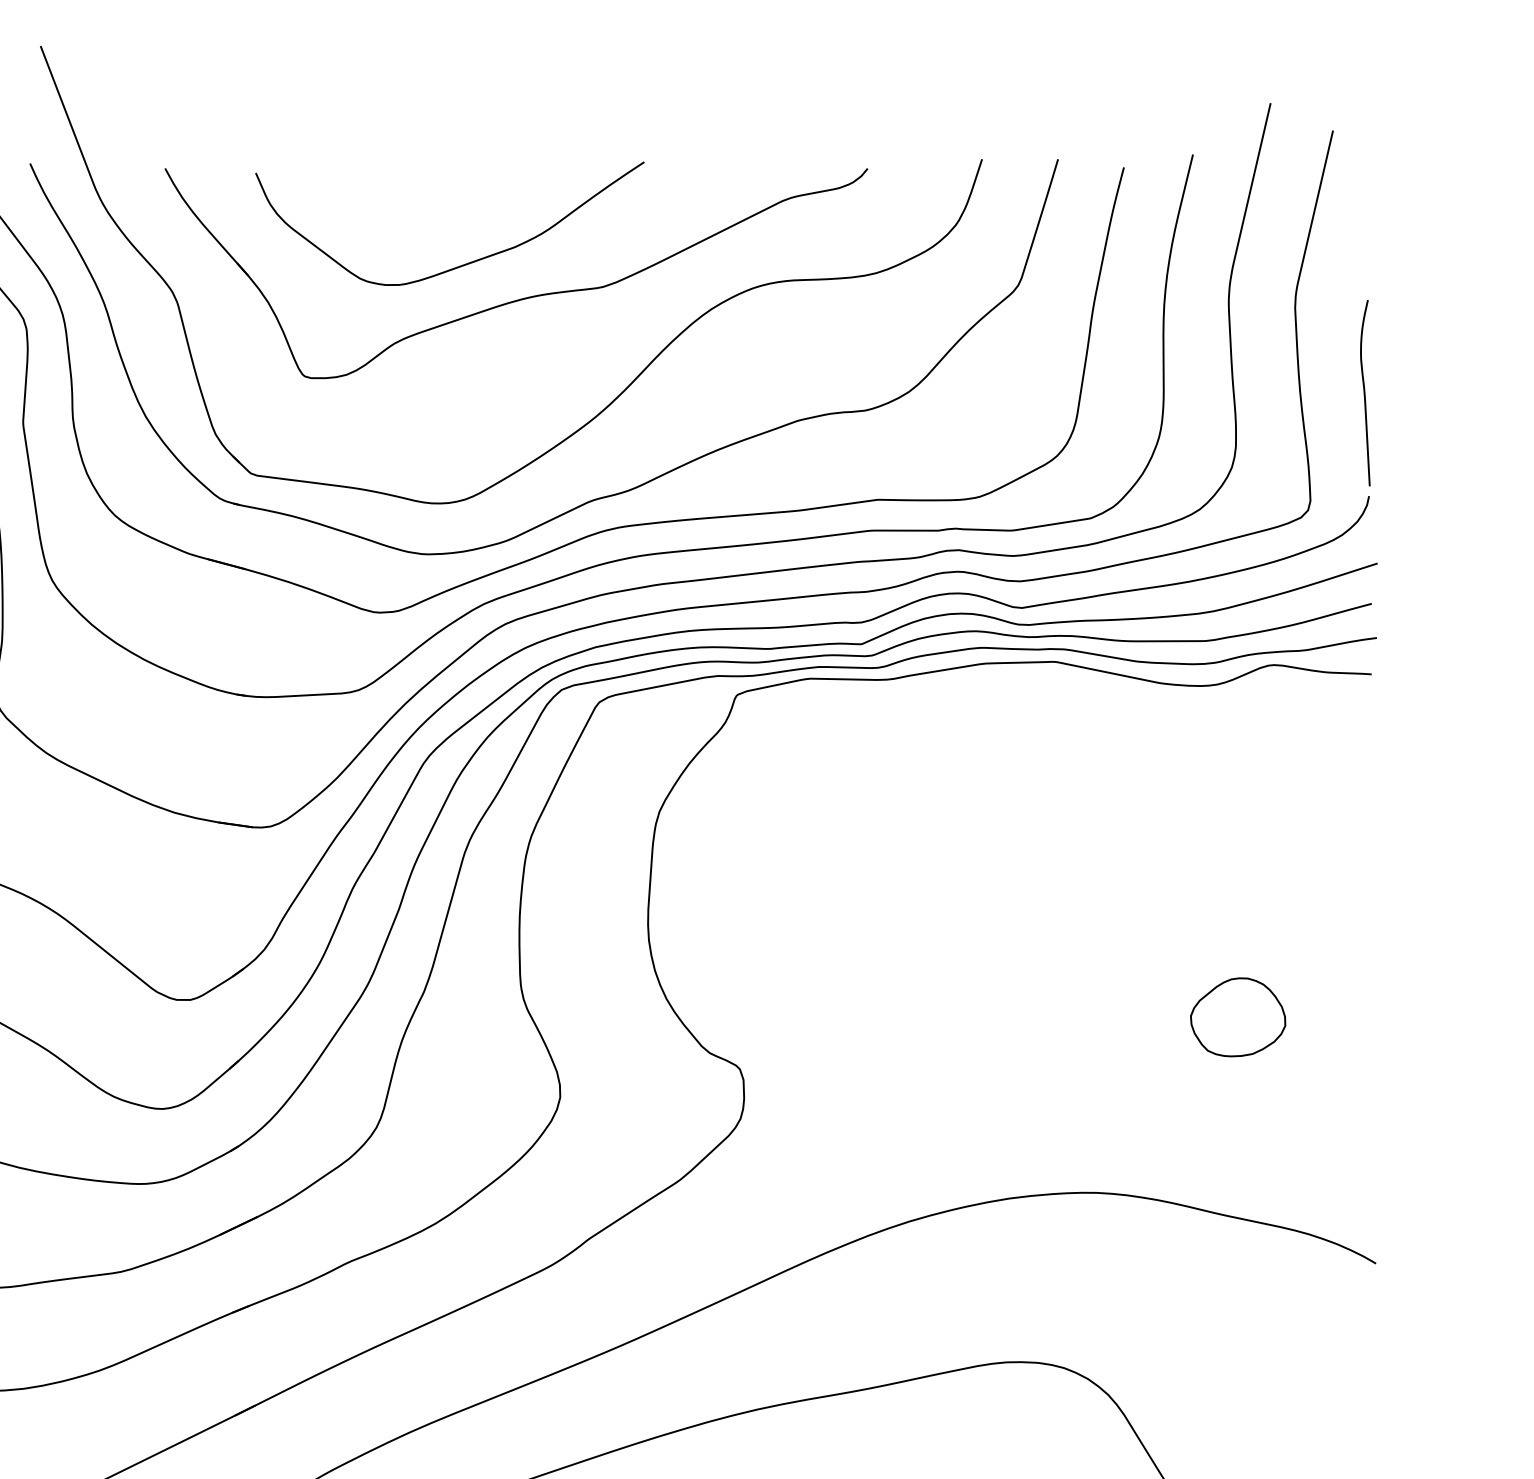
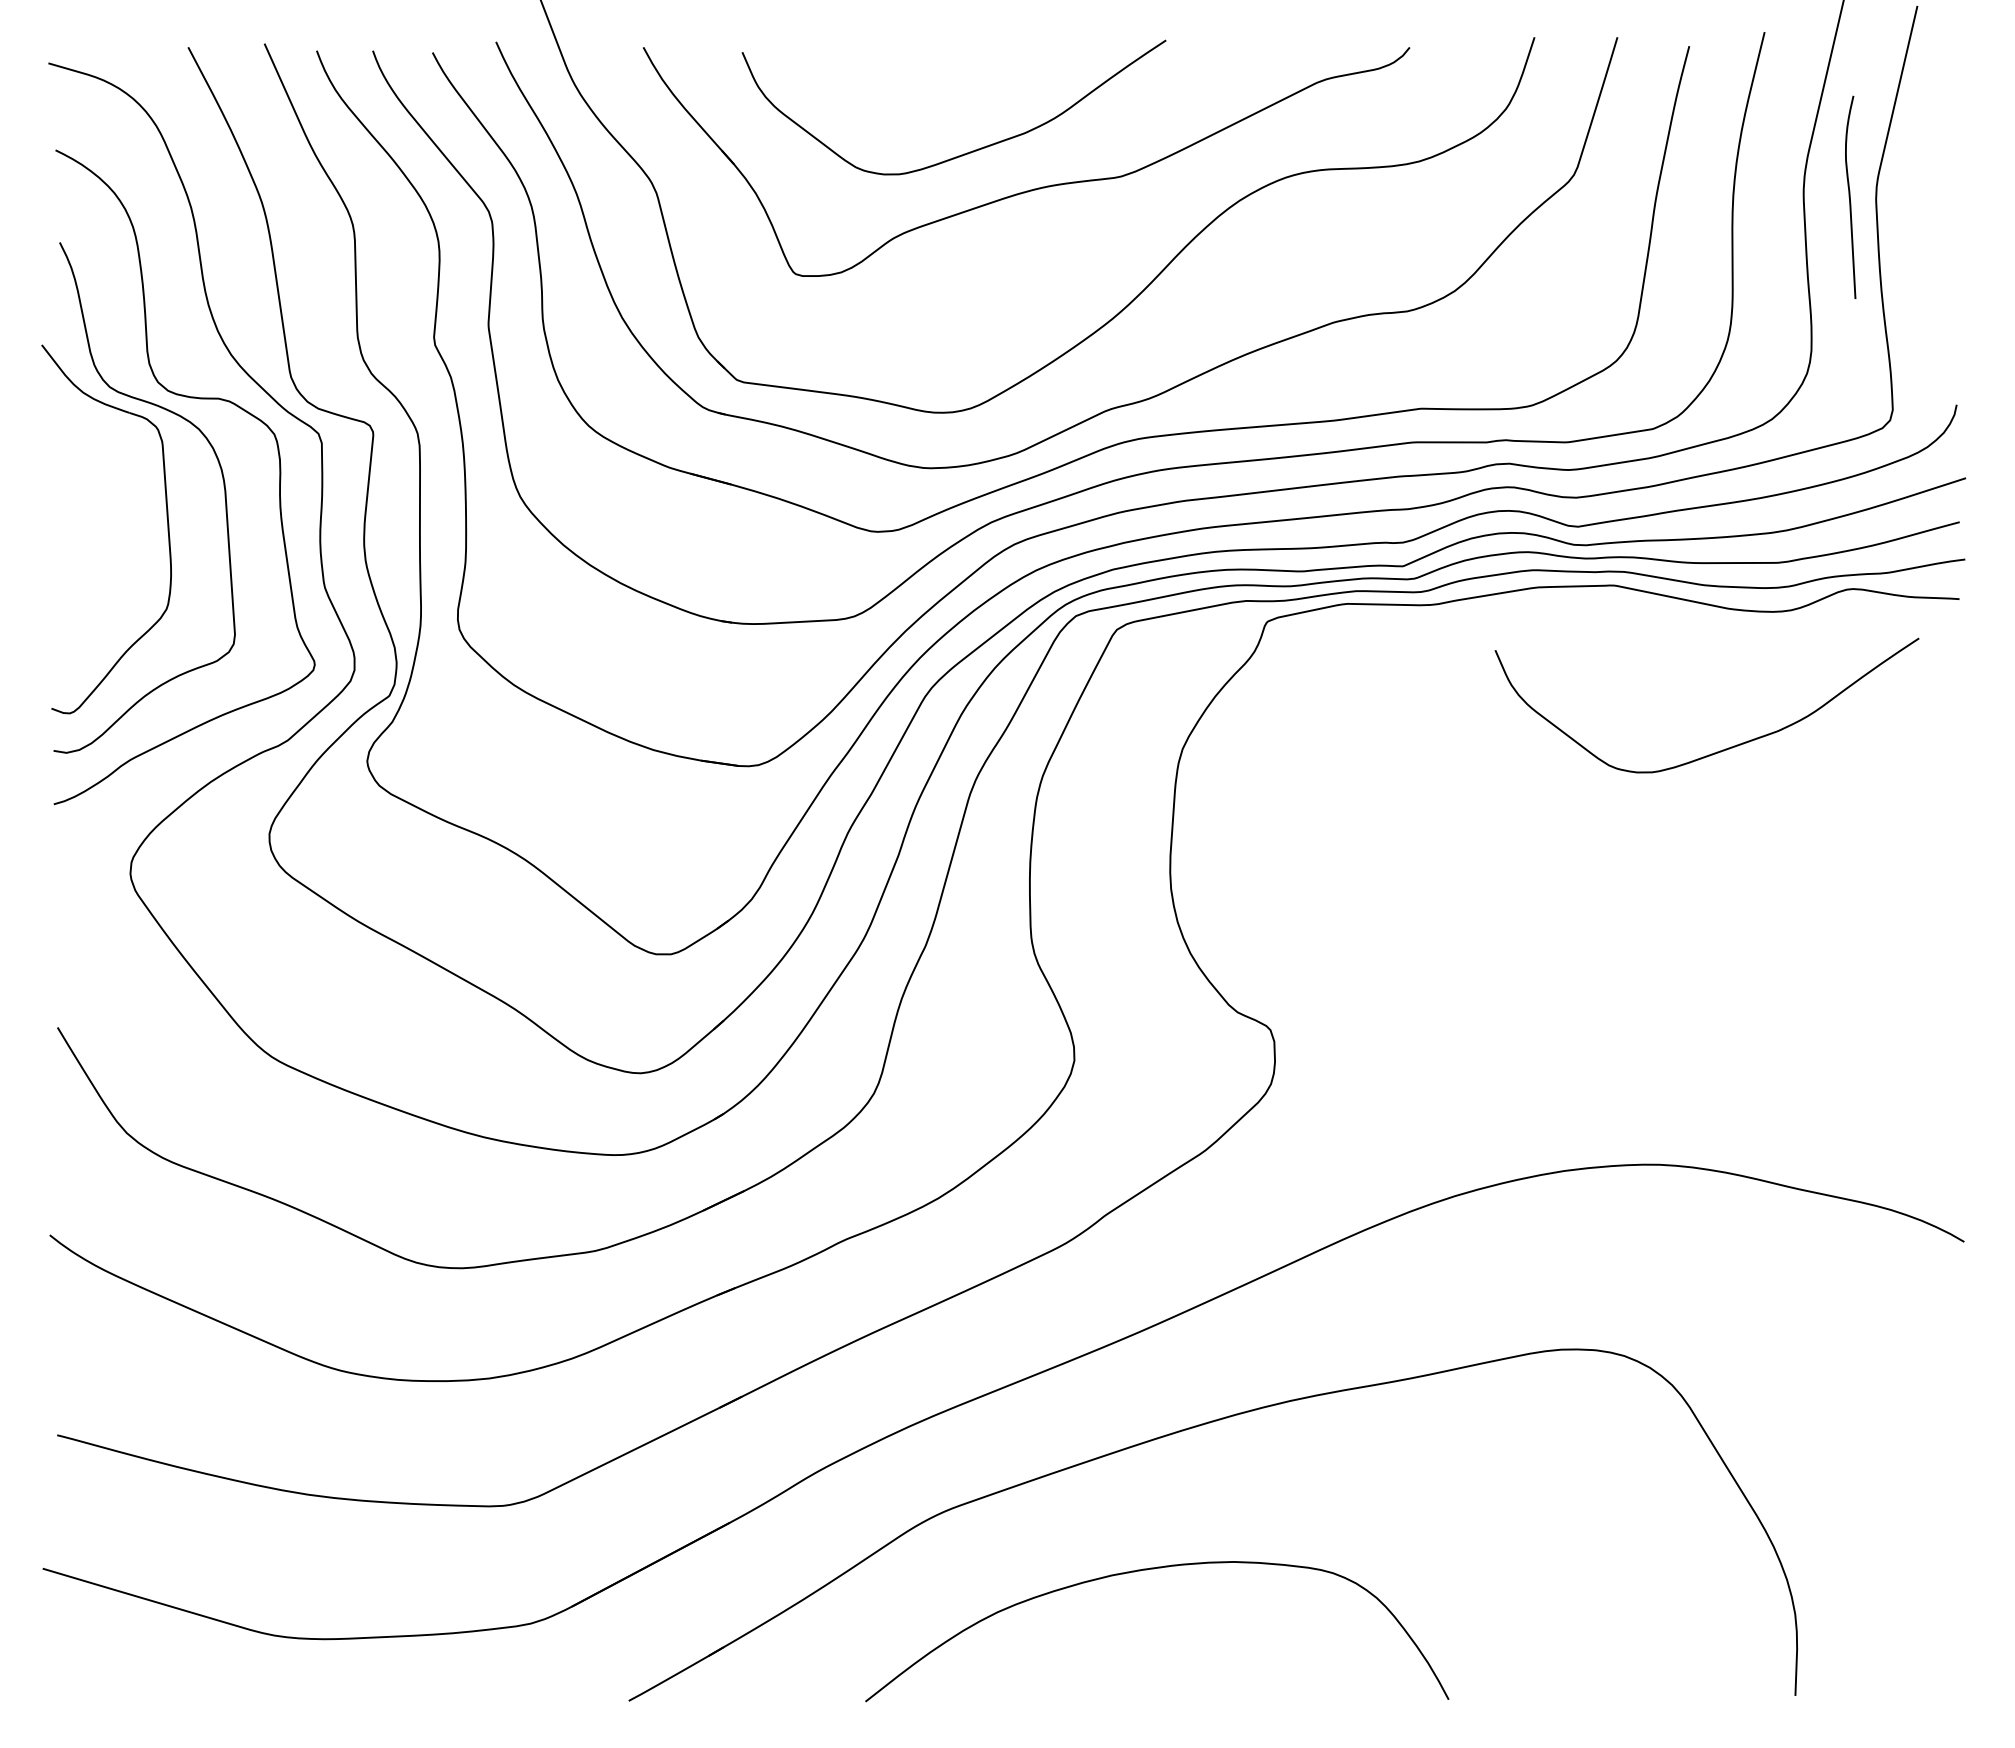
curve: (1365, 393) -> (1850, 197), moved
curve: (1154, 812) -> (1722, 749), added
part: (1237, 1016) -> (1813, 972), removed

